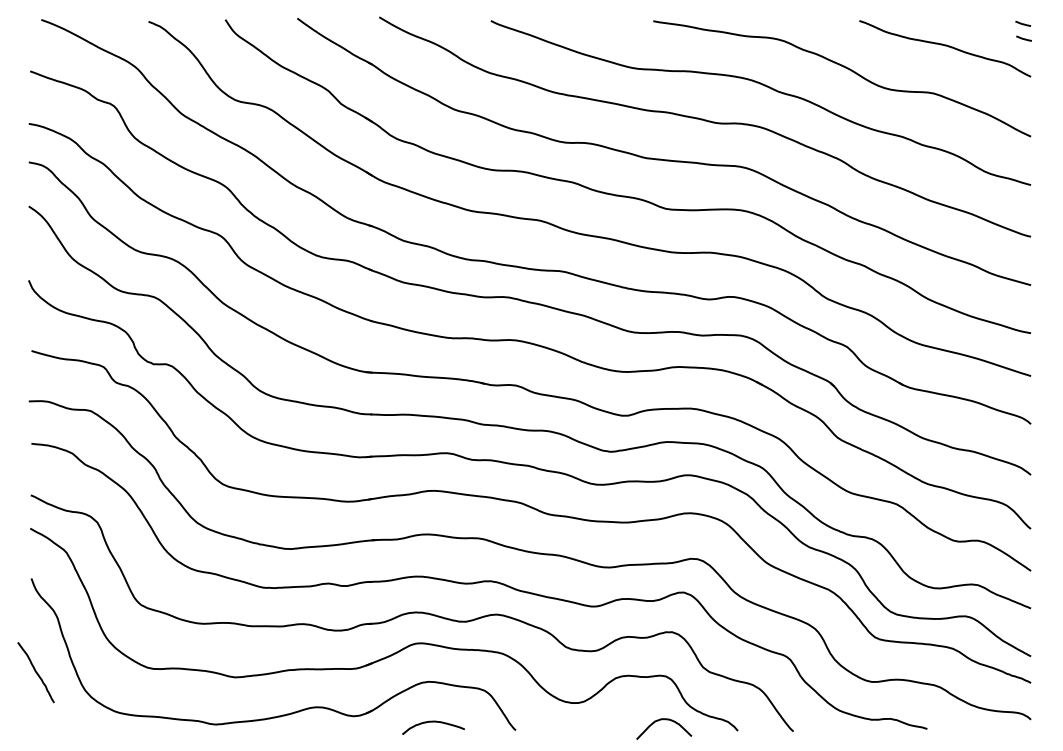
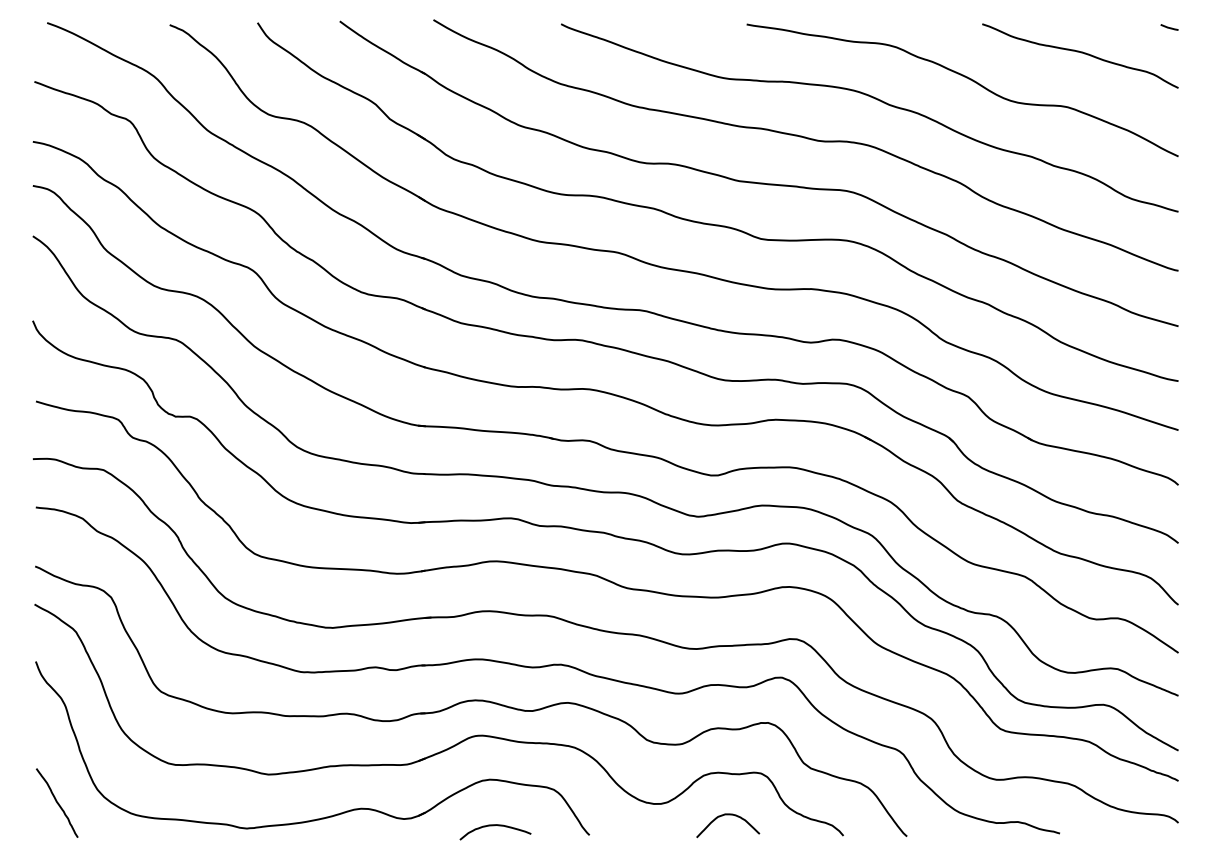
line: (1024, 38) -> (1170, 44), removed
curve: (36, 672) -> (57, 802), moved
curve: (664, 720) -> (728, 815), moved

